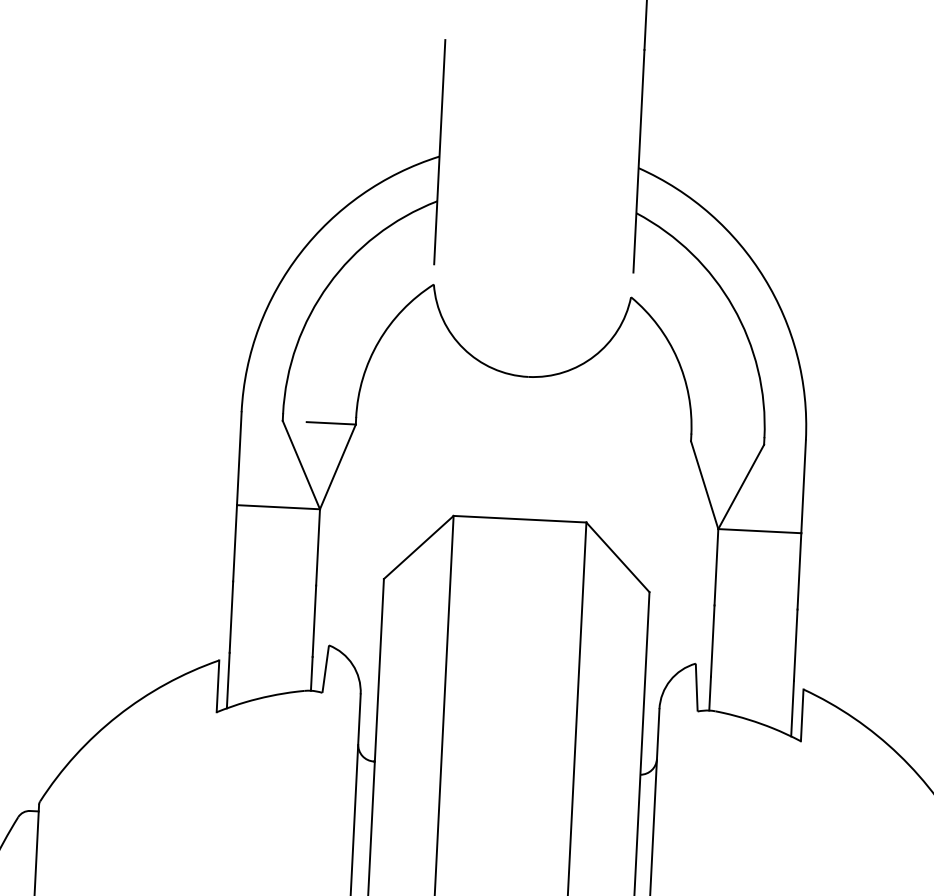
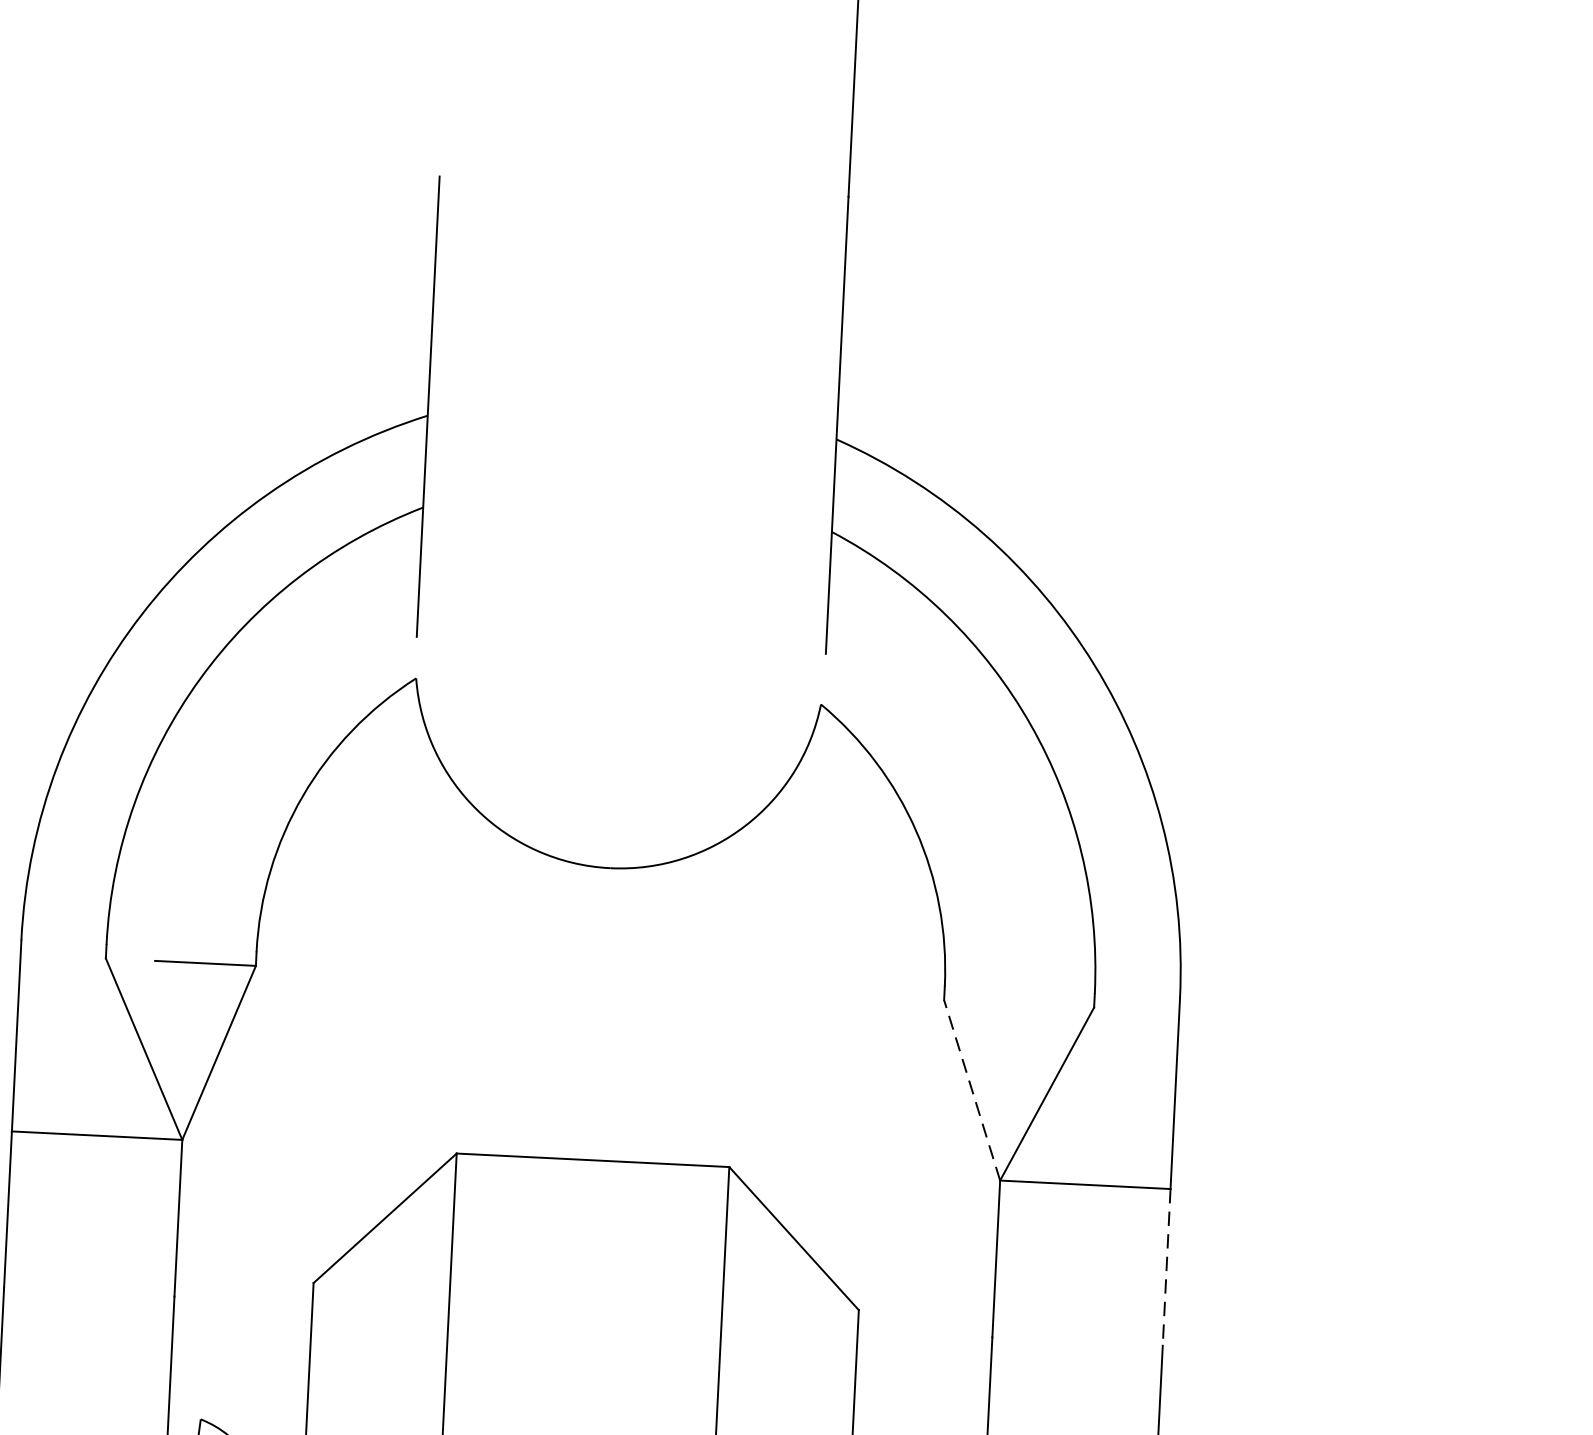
line: (704, 484) -> (971, 1089), solid -> dashed
line: (799, 571) -> (1166, 1267), solid -> dashed

